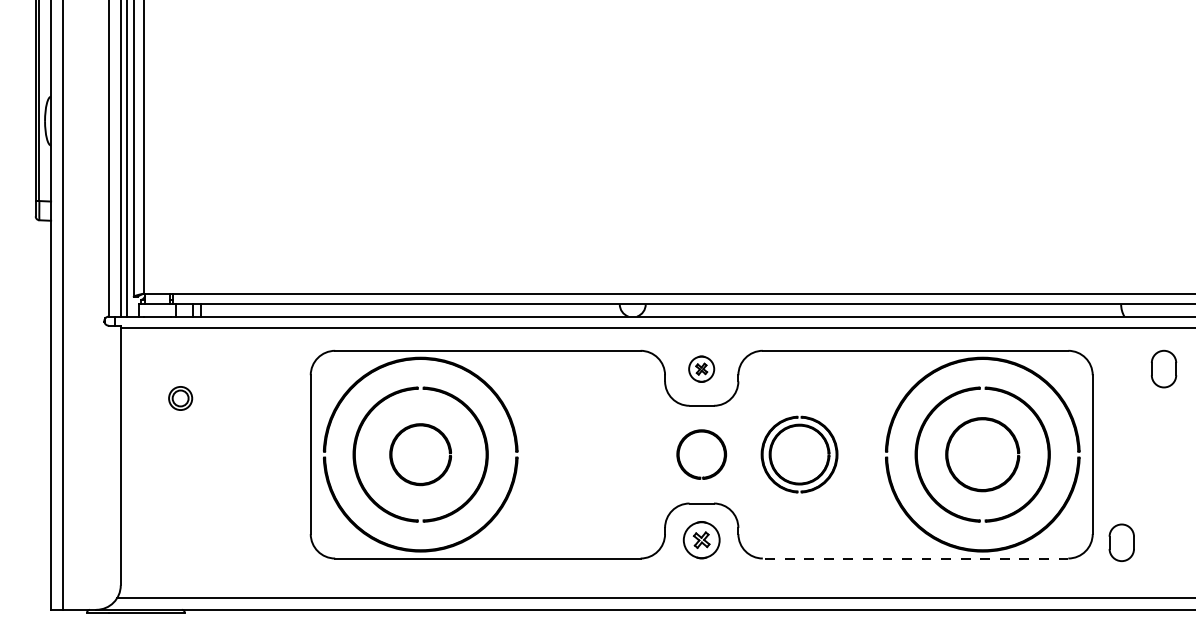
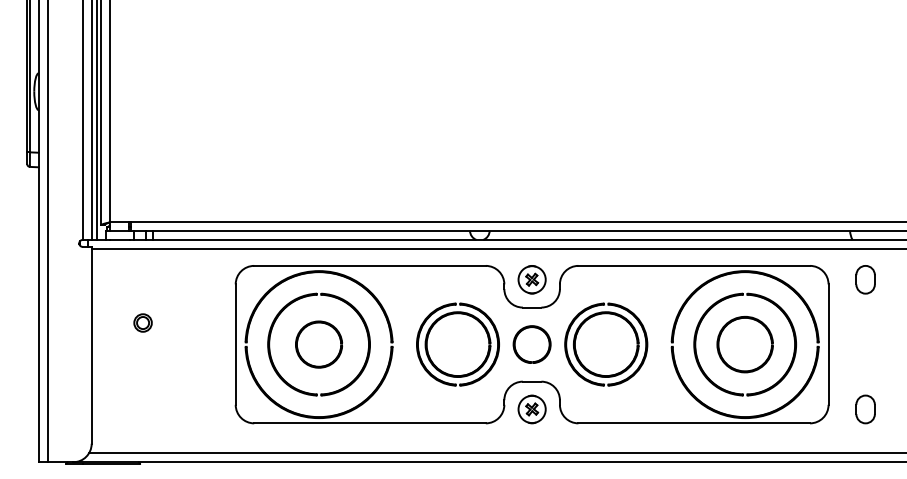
part: (700, 368) -> (531, 279), size x1.43
part: (1163, 368) -> (865, 279), moved
part: (179, 397) -> (142, 322), moved
part: (603, 454) -> (457, 344), added
part: (799, 454) -> (606, 344), size x1.43
part: (1121, 542) -> (865, 409), moved
line: (915, 558) -> (694, 423), dashed -> solid

